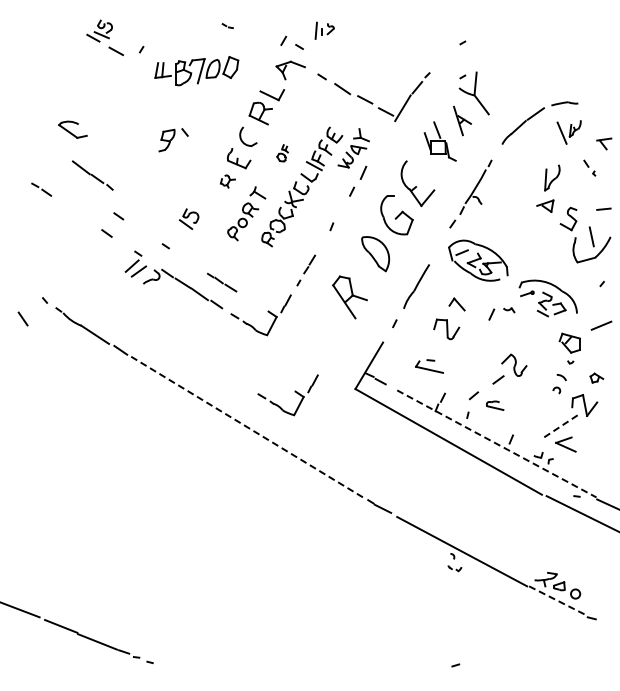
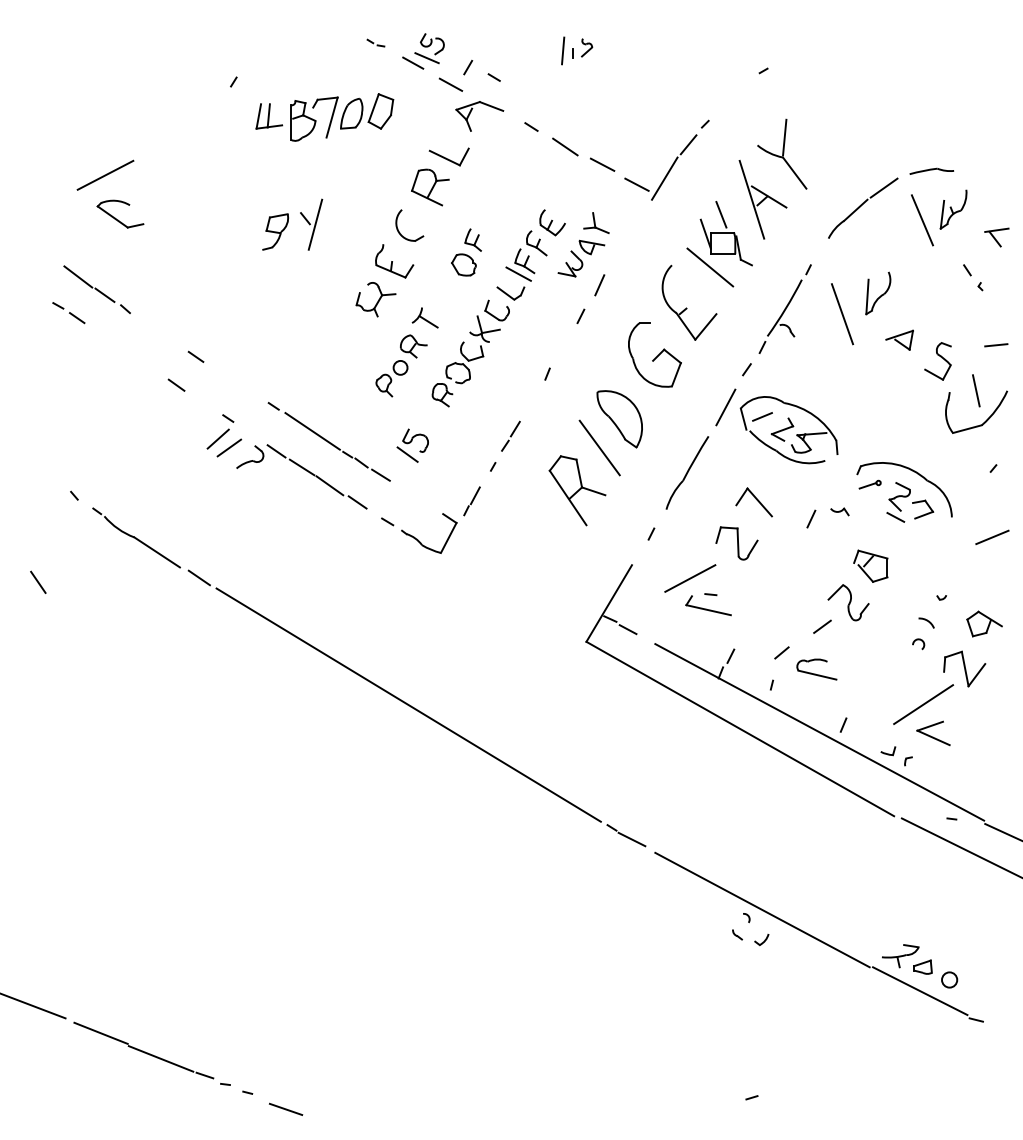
part: (324, 30) -> (576, 50), moved
part: (104, 37) -> (431, 61), moved
line: (462, 76) -> (763, 126), removed
line: (63, 105) -> (104, 174), added
part: (462, 120) -> (763, 198), size x1.67
part: (568, 132) -> (937, 218), size x1.43
line: (191, 136) -> (316, 225), added
part: (282, 152) -> (466, 251), size x1.67
line: (430, 161) -> (710, 266), added
part: (92, 175) -> (96, 289), moved
part: (552, 177) -> (878, 292), moved
part: (227, 181) -> (375, 299), size x1.67
line: (510, 190) -> (842, 314), added
part: (188, 218) -> (411, 444), moved
line: (439, 246) -> (725, 406), added
line: (188, 261) -> (311, 431), added
line: (363, 271) -> (599, 447), added
part: (456, 304) -> (753, 502), size x1.43
line: (22, 318) -> (37, 581), moved
part: (569, 342) -> (870, 565), moved
line: (418, 350) -> (690, 578), added
part: (596, 377) -> (984, 622), size x1.67
part: (294, 391) -> (485, 645), removed
part: (494, 405) -> (815, 668), size x1.43
line: (248, 427) -> (410, 705), dashed -> solid
line: (559, 427) -> (923, 705), dashed -> solid
line: (497, 444) -> (820, 733), dashed -> solid
part: (454, 568) -> (749, 937), size x1.67
line: (558, 601) -> (921, 992), dashed -> solid
line: (173, 672) -> (286, 1109), added

